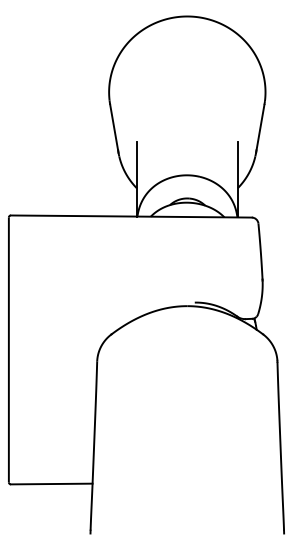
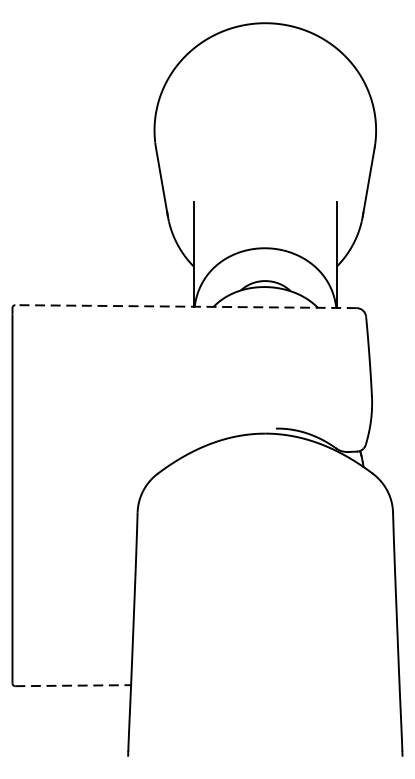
line: (130, 216) -> (184, 306), solid -> dashed
line: (51, 484) -> (72, 686), solid -> dashed

